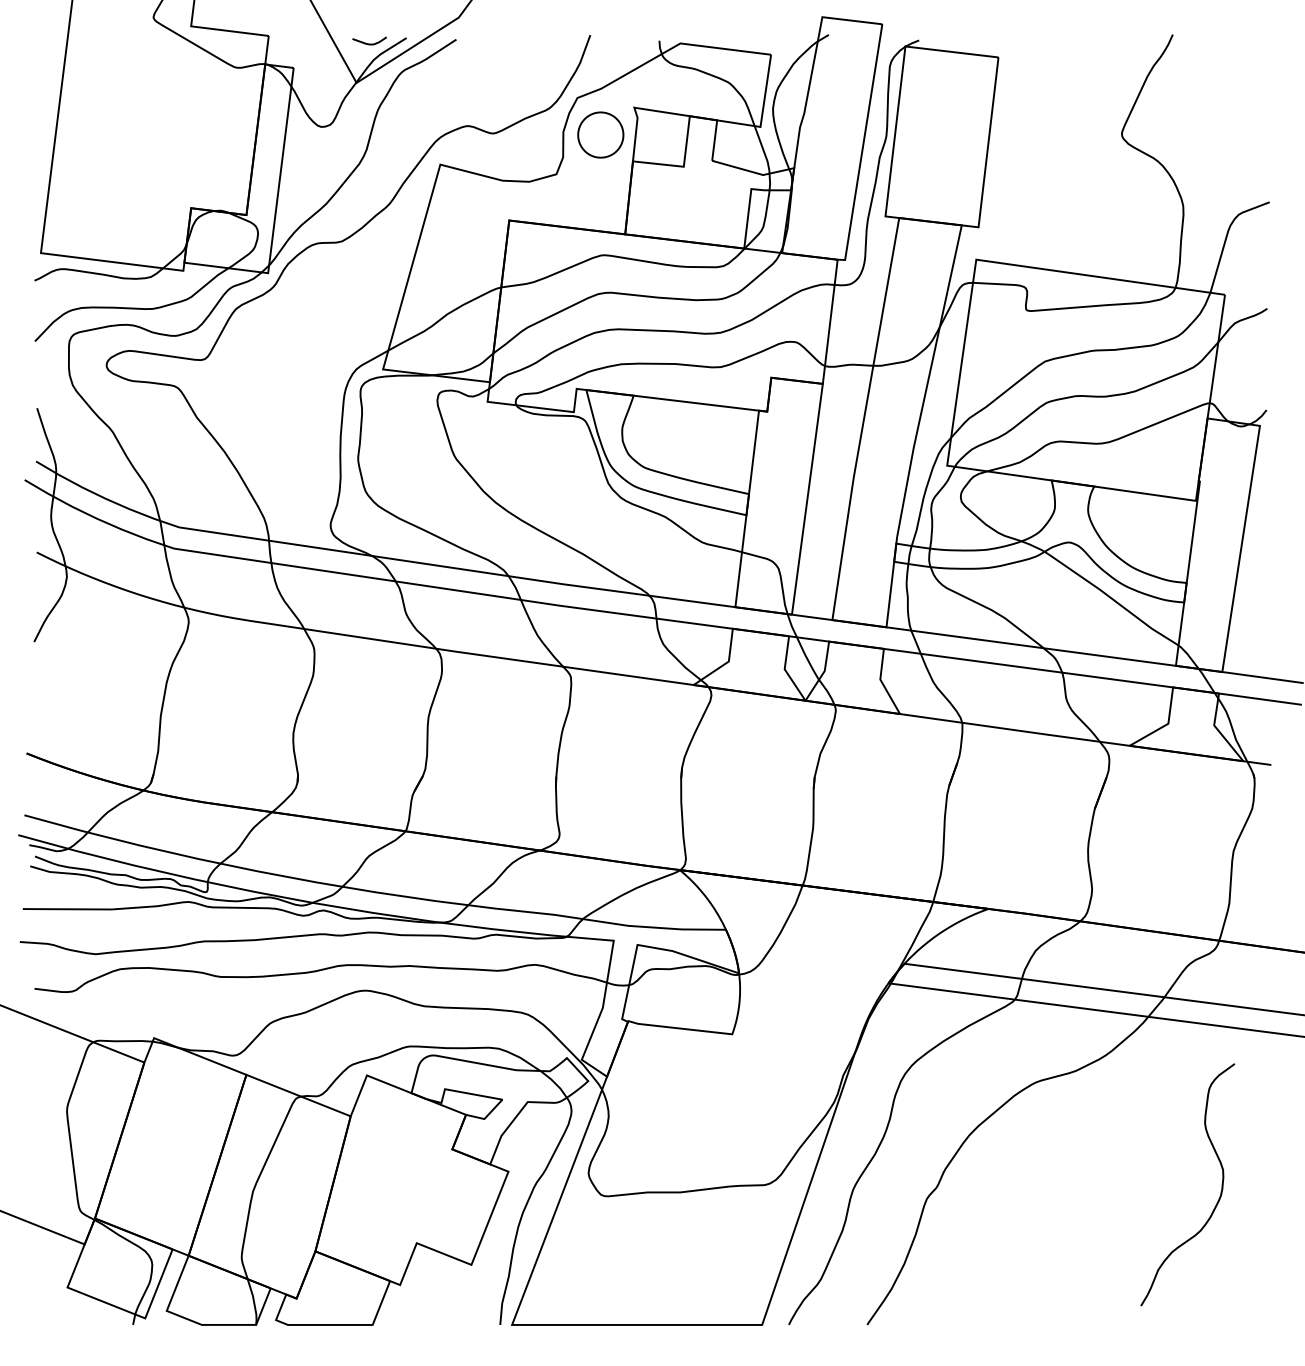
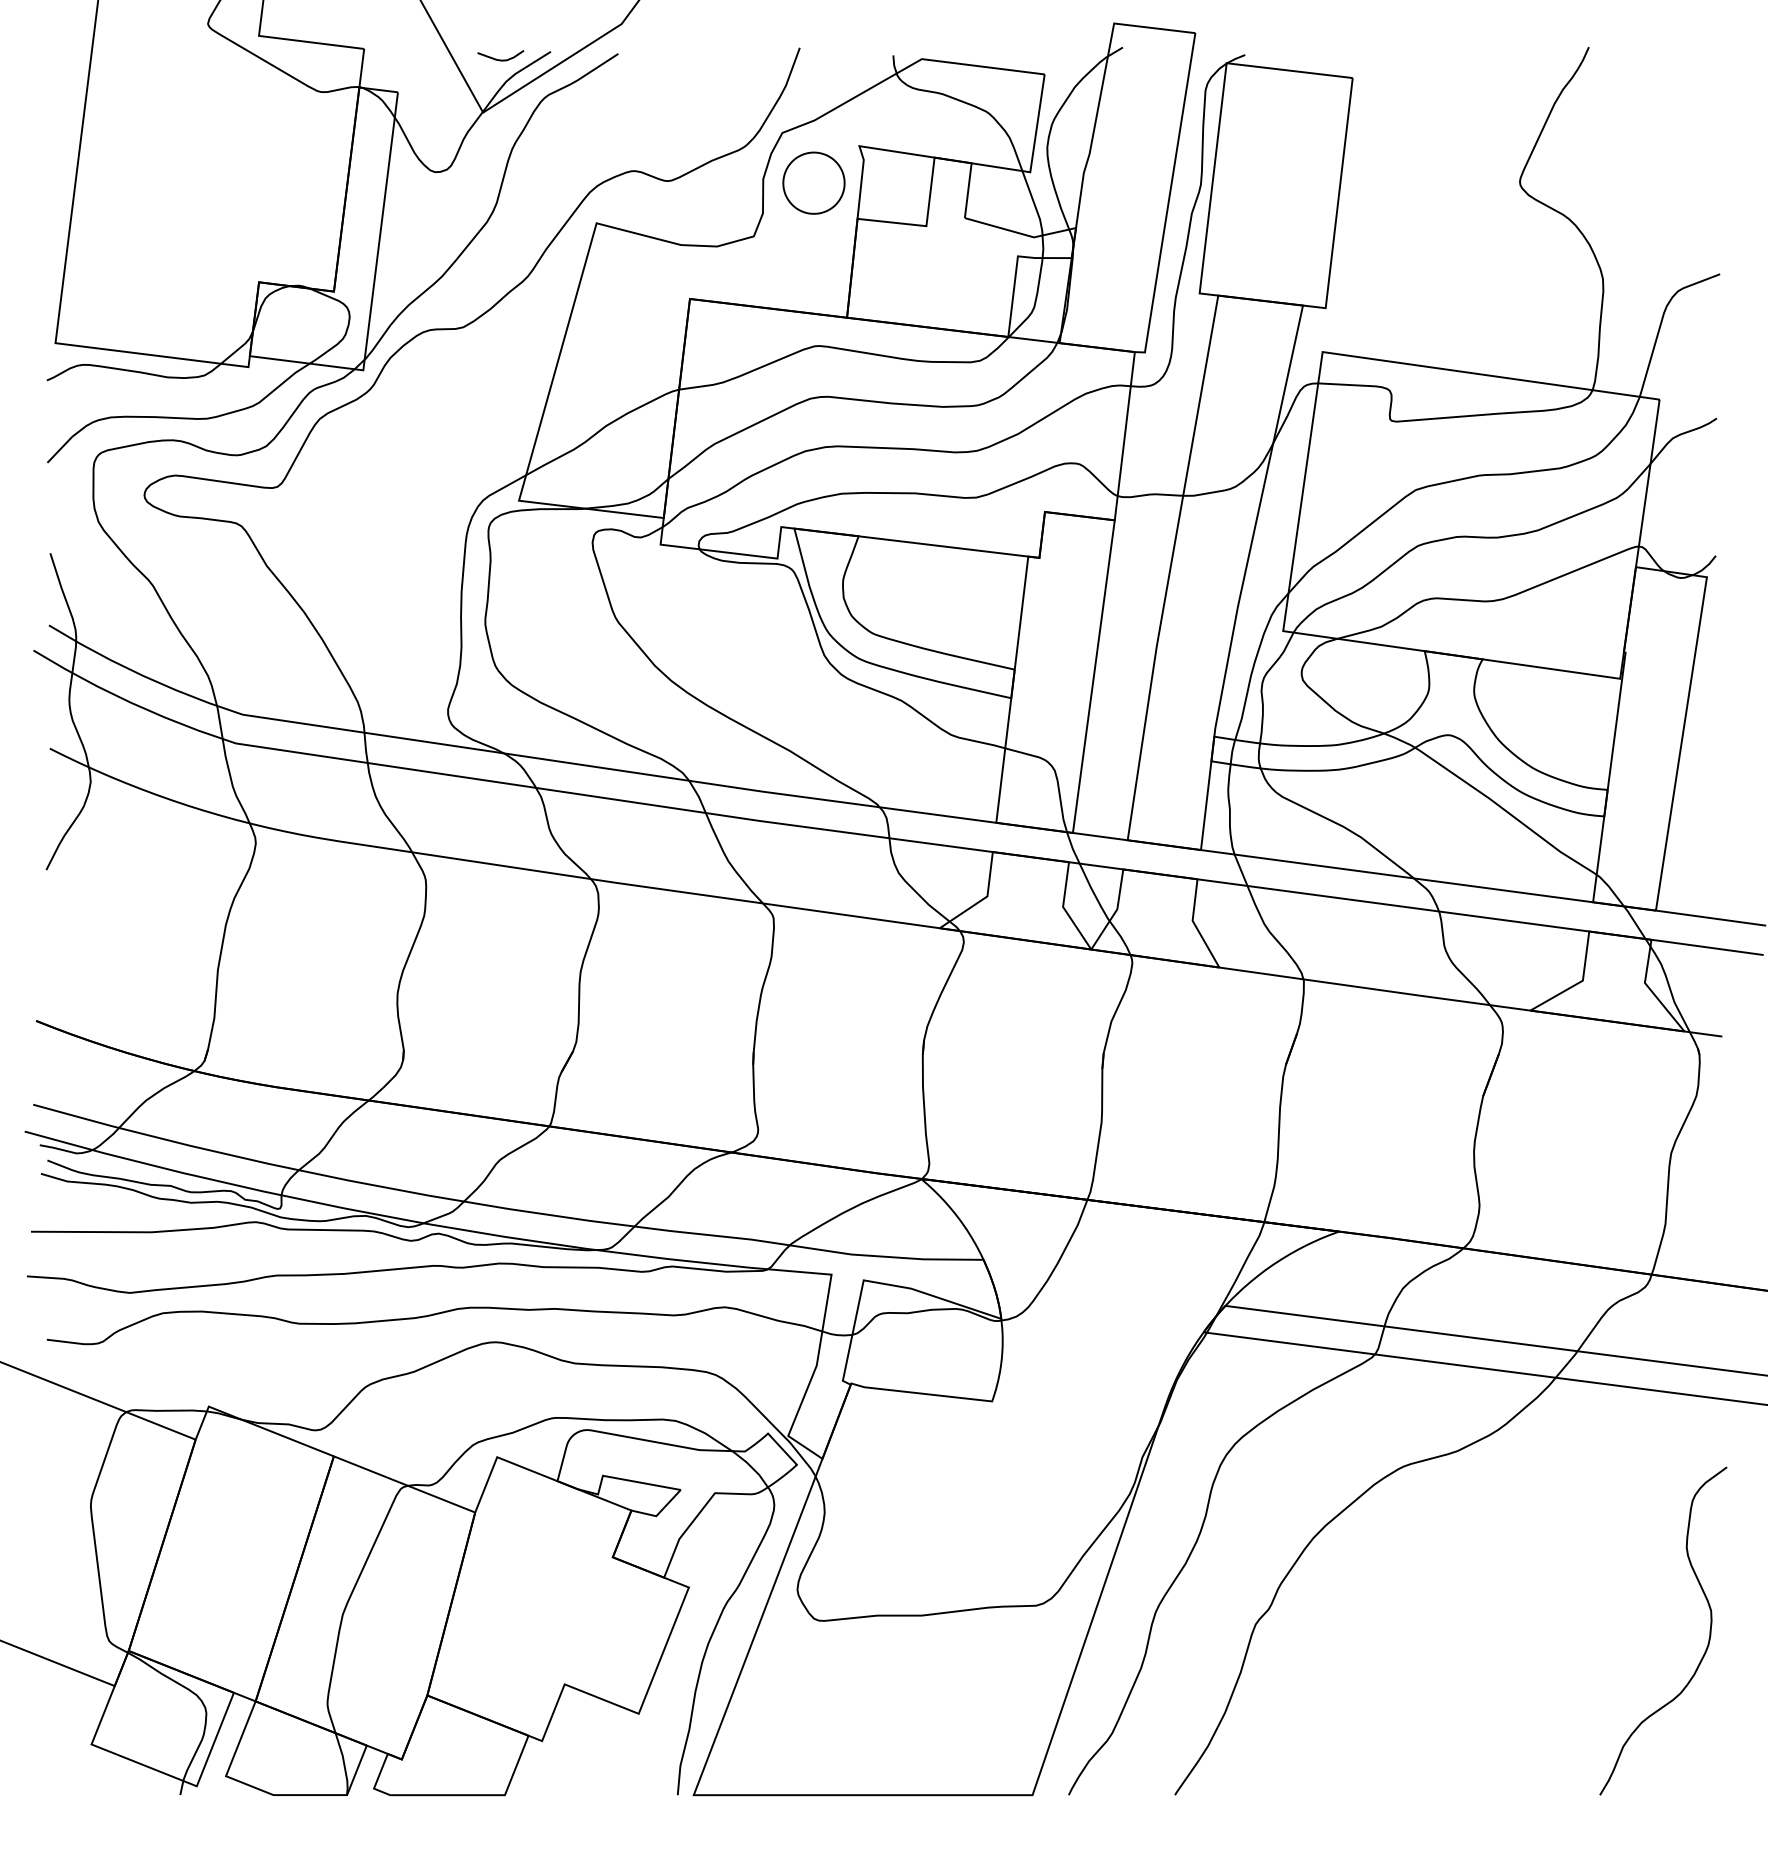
curve: (1220, 1192) -> (1707, 1641), moved

